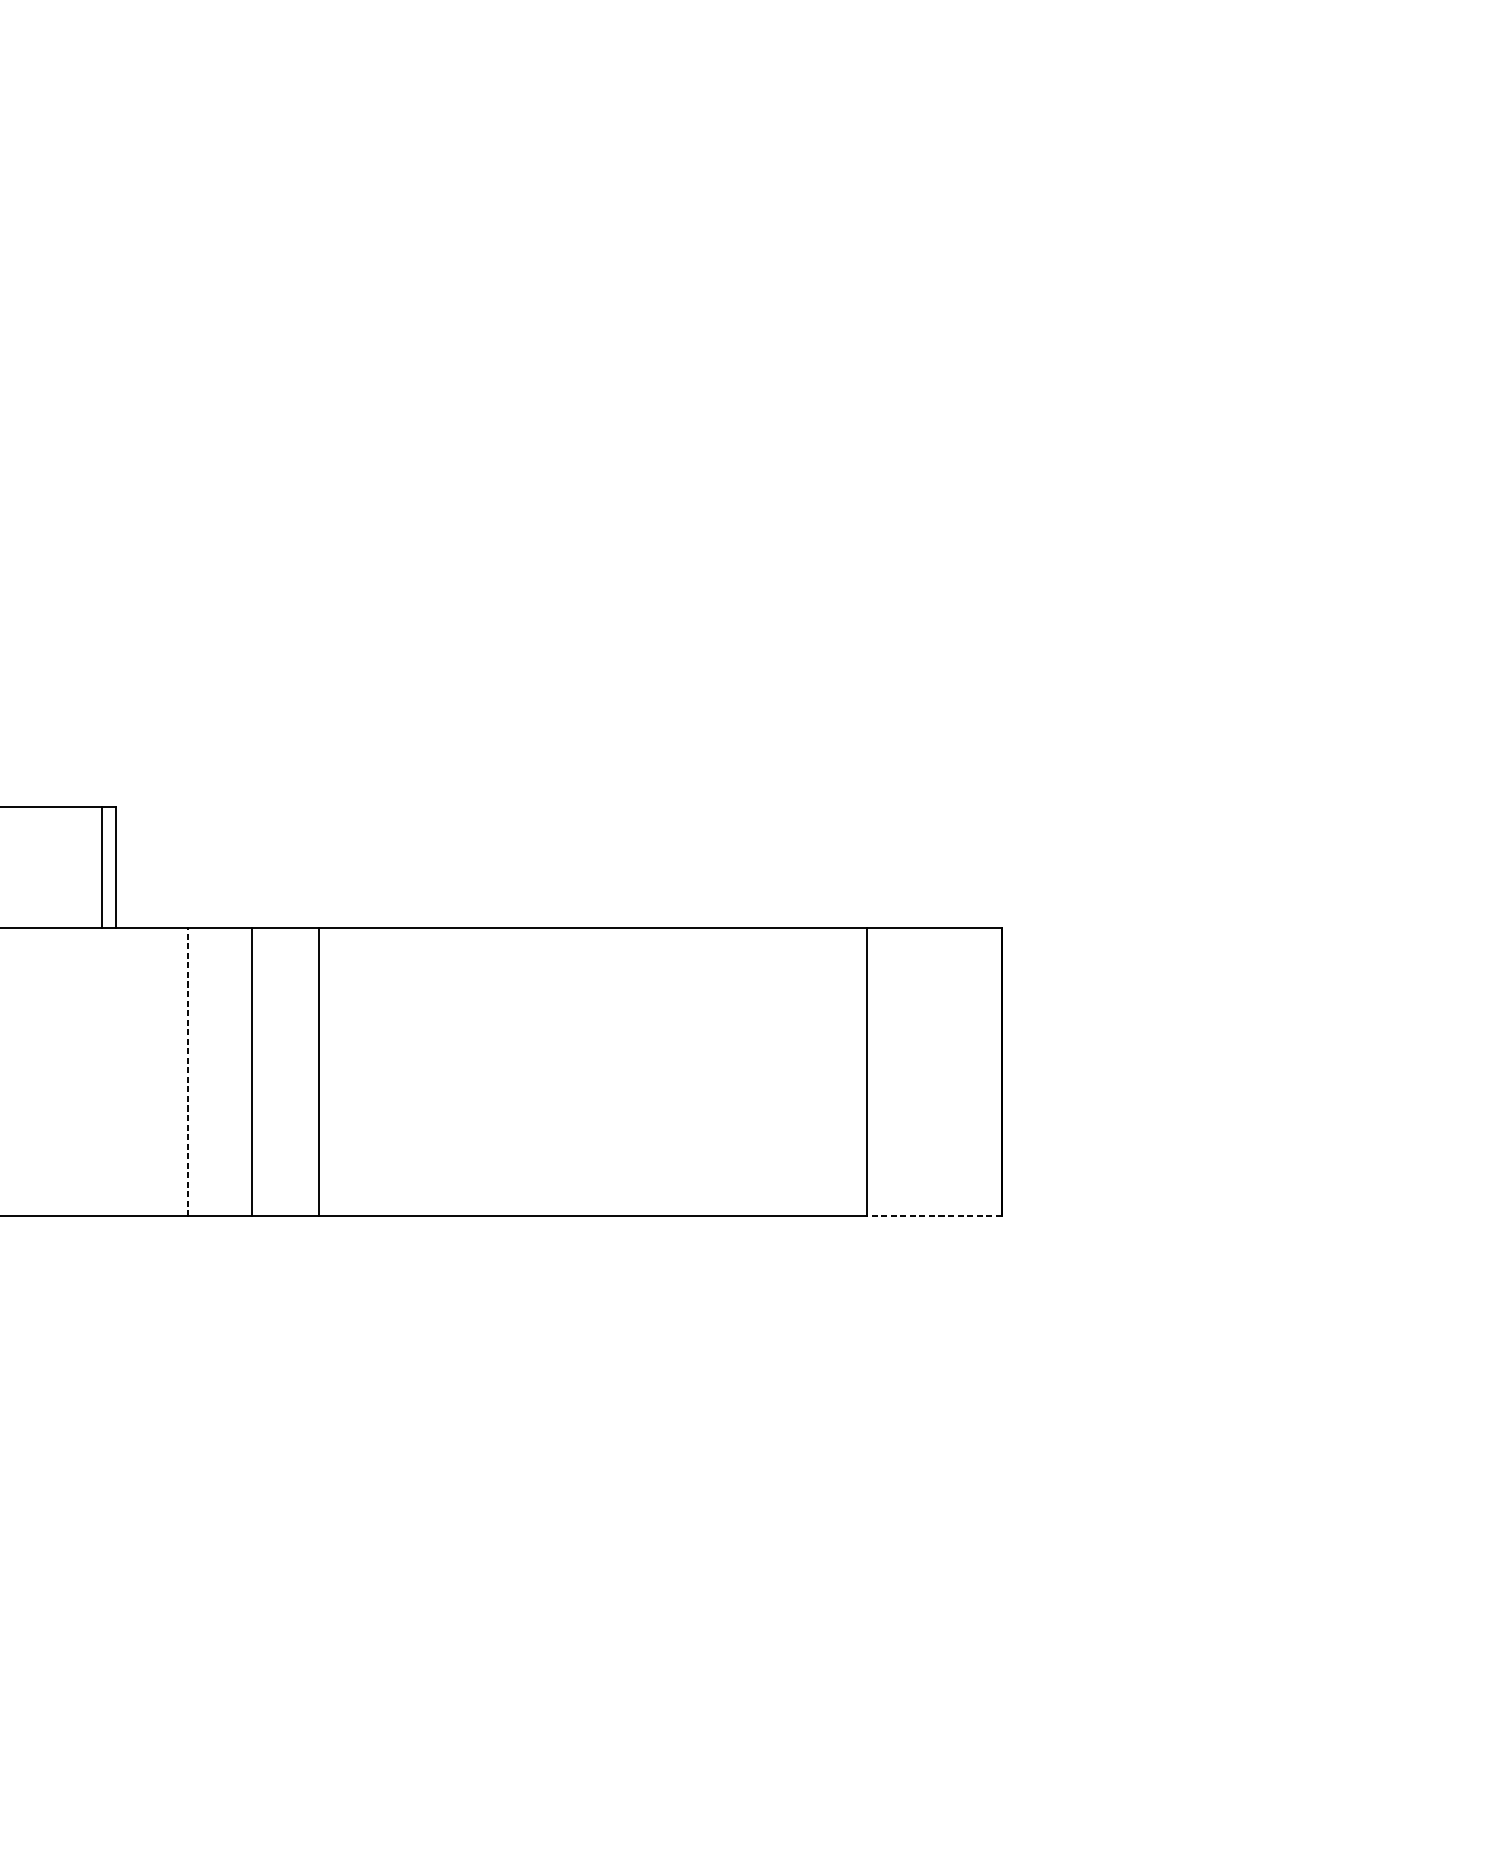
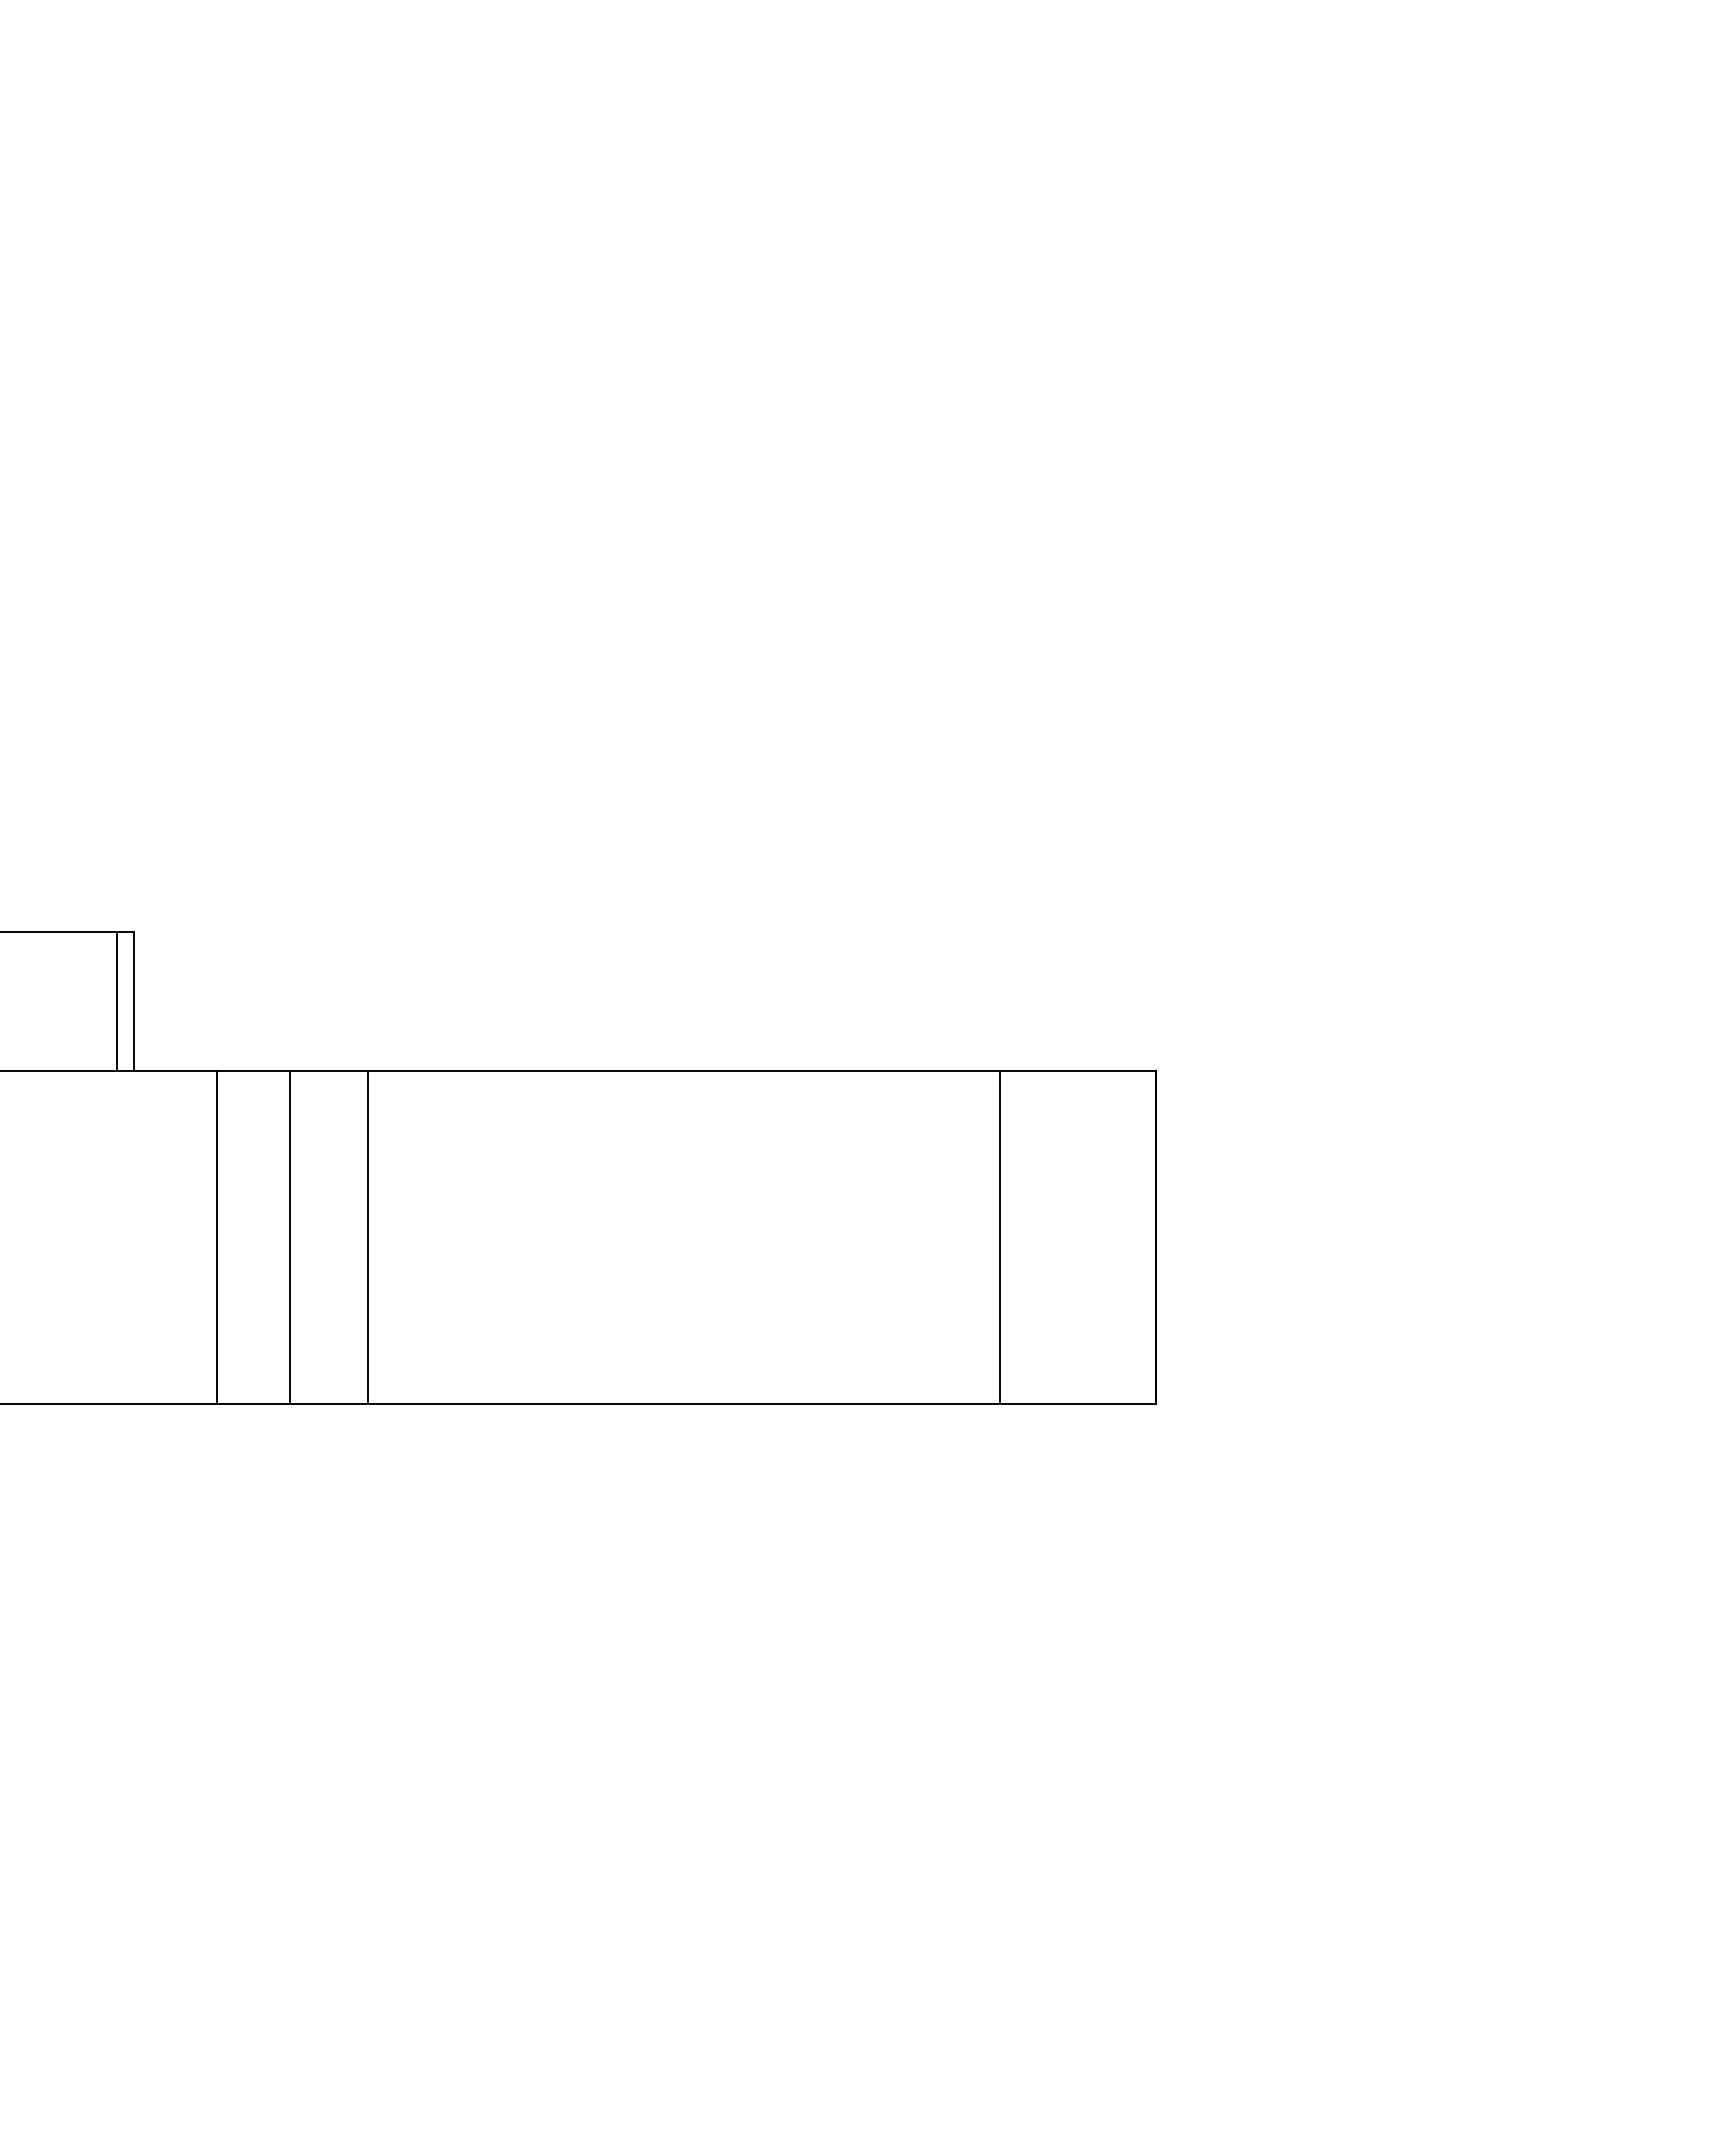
line: (187, 1071) -> (216, 1236), dashed -> solid
line: (933, 1216) -> (1077, 1403), dashed -> solid

